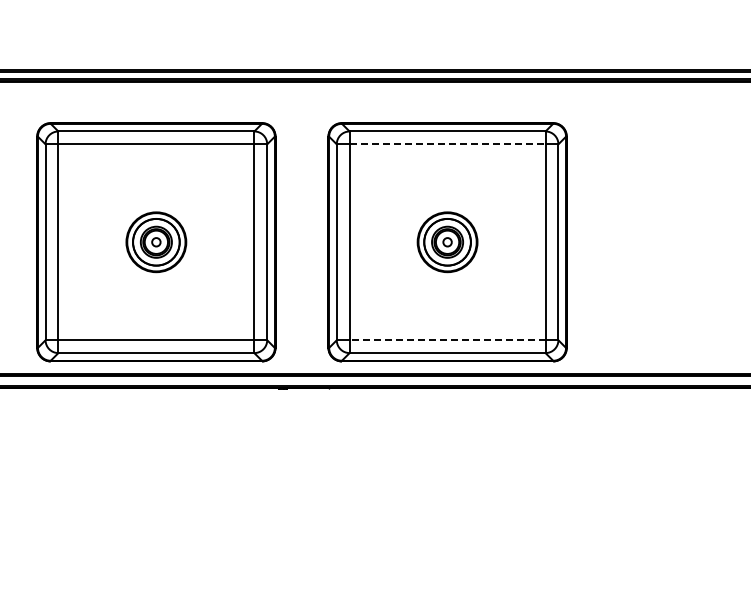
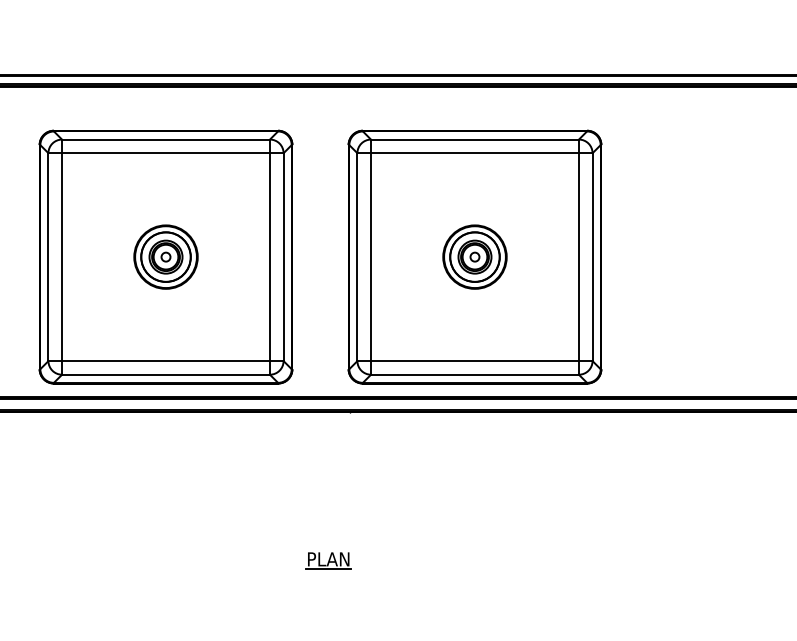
line: (448, 144) -> (475, 153), dashed -> solid
line: (447, 340) -> (474, 361), dashed -> solid
part: (309, 528) -> (328, 560), added

